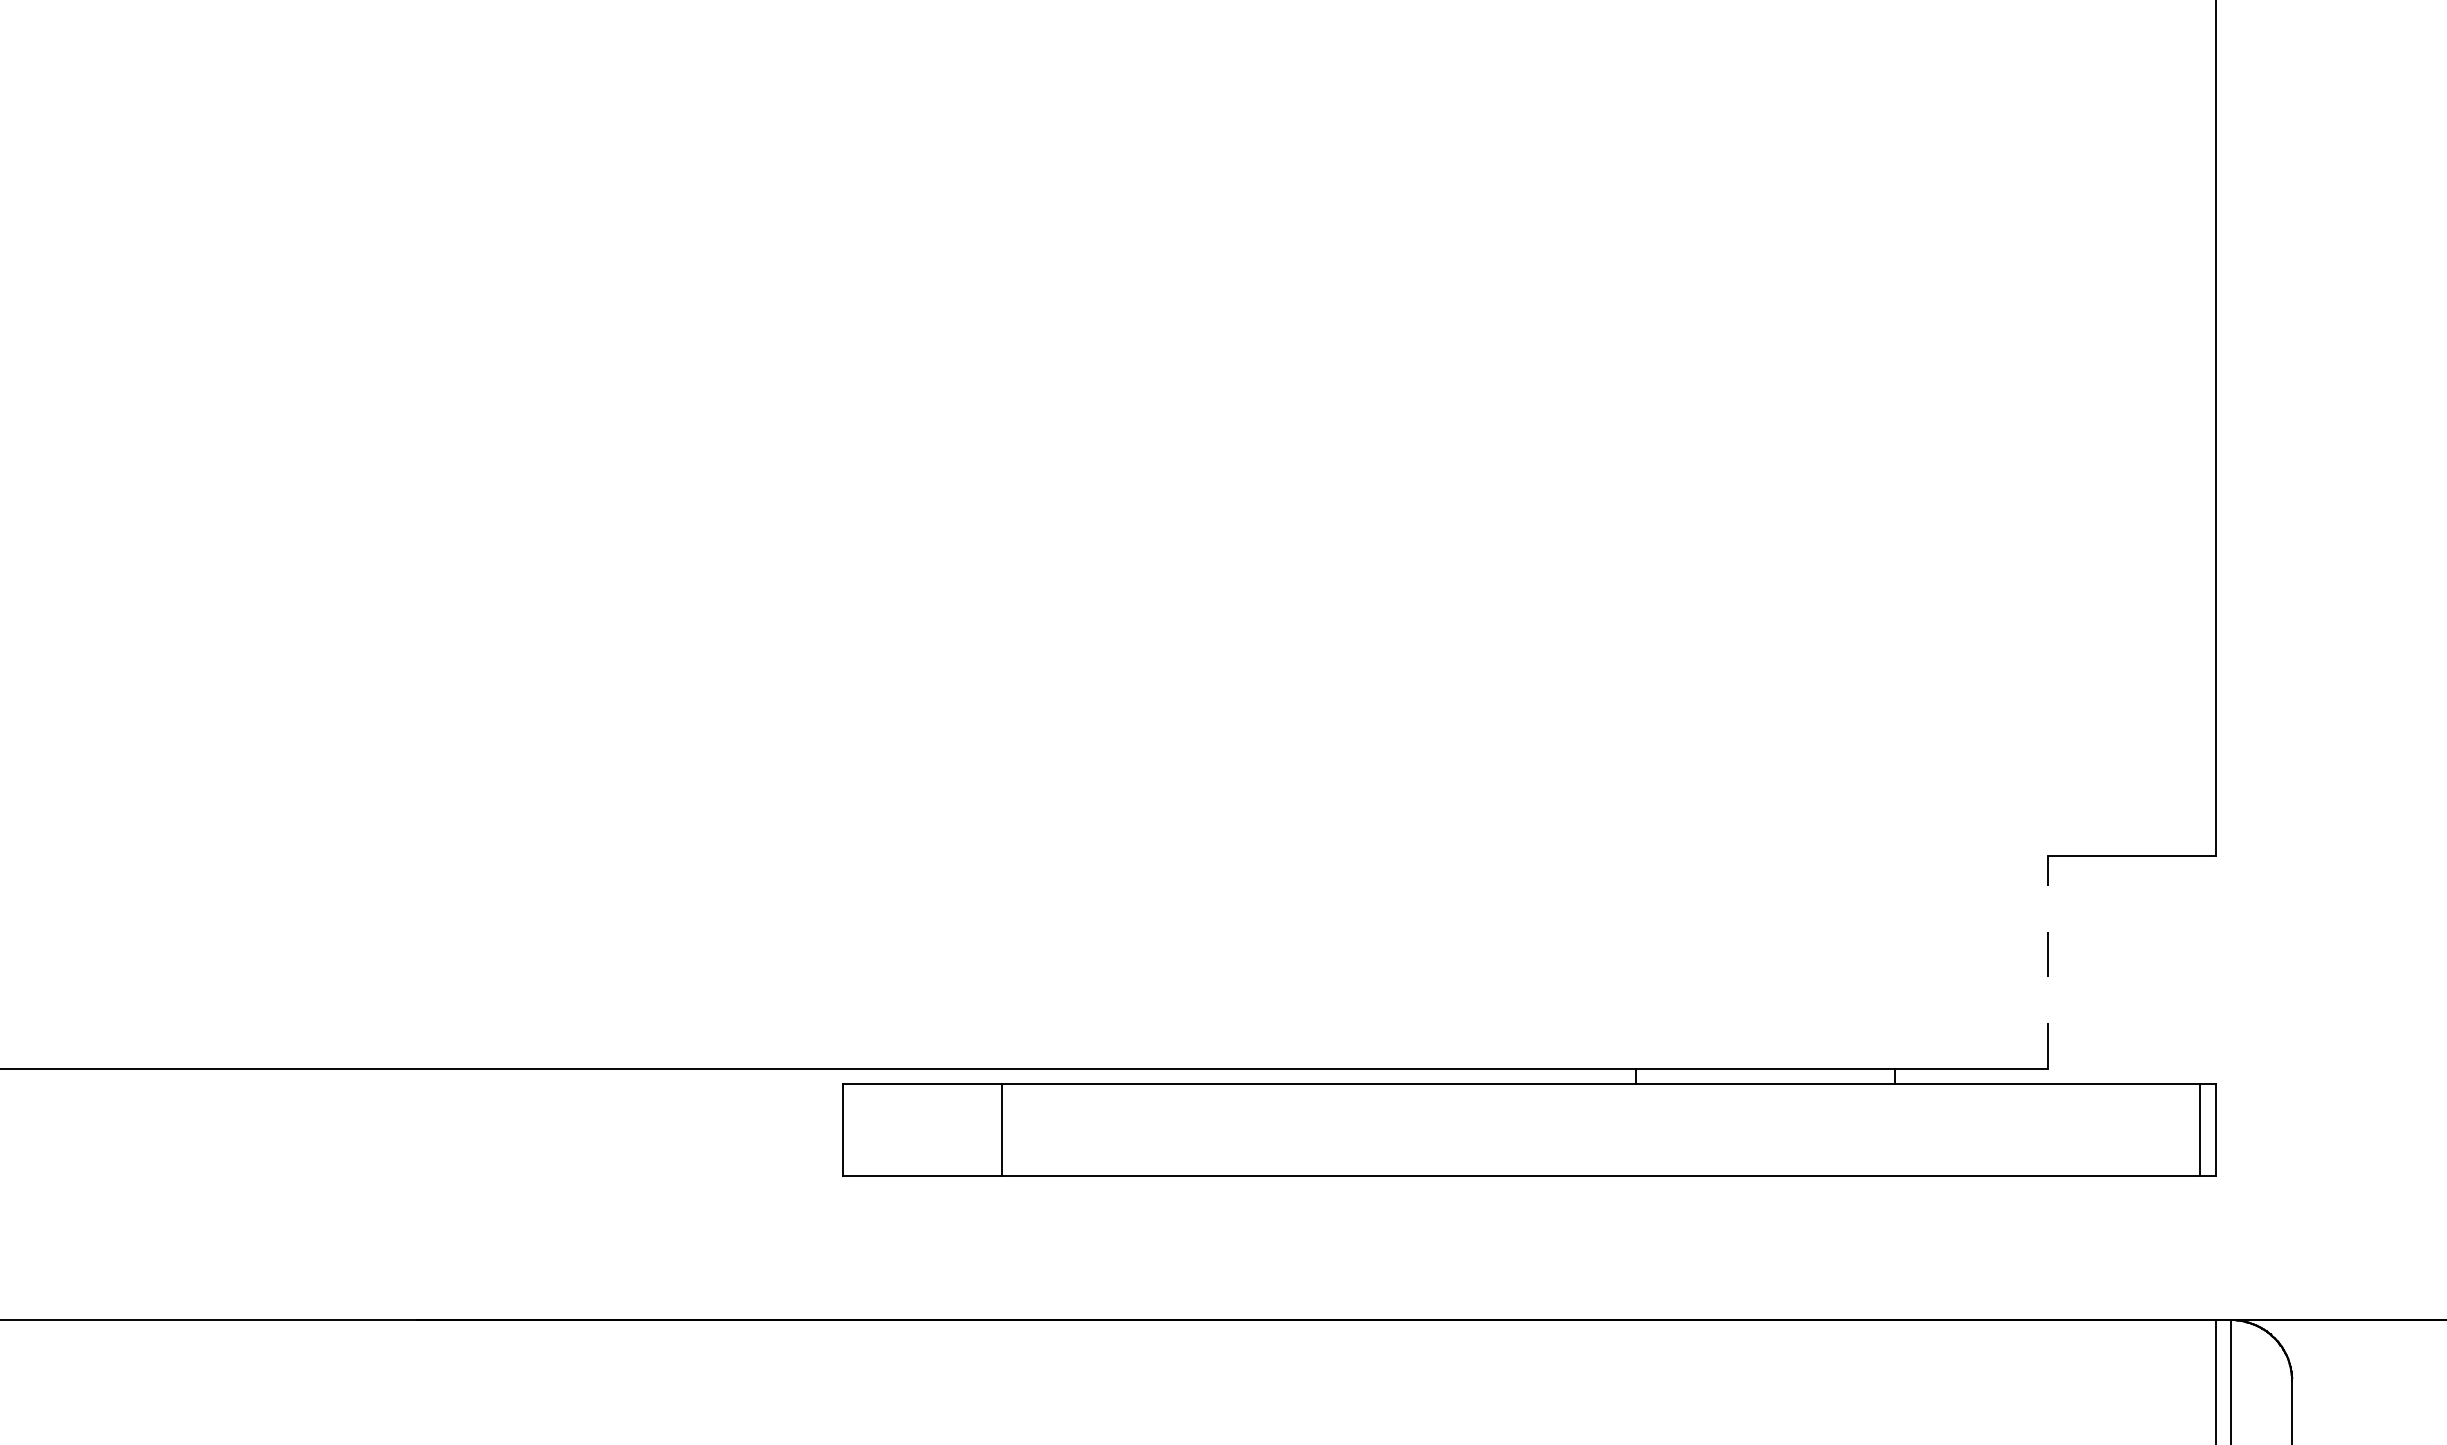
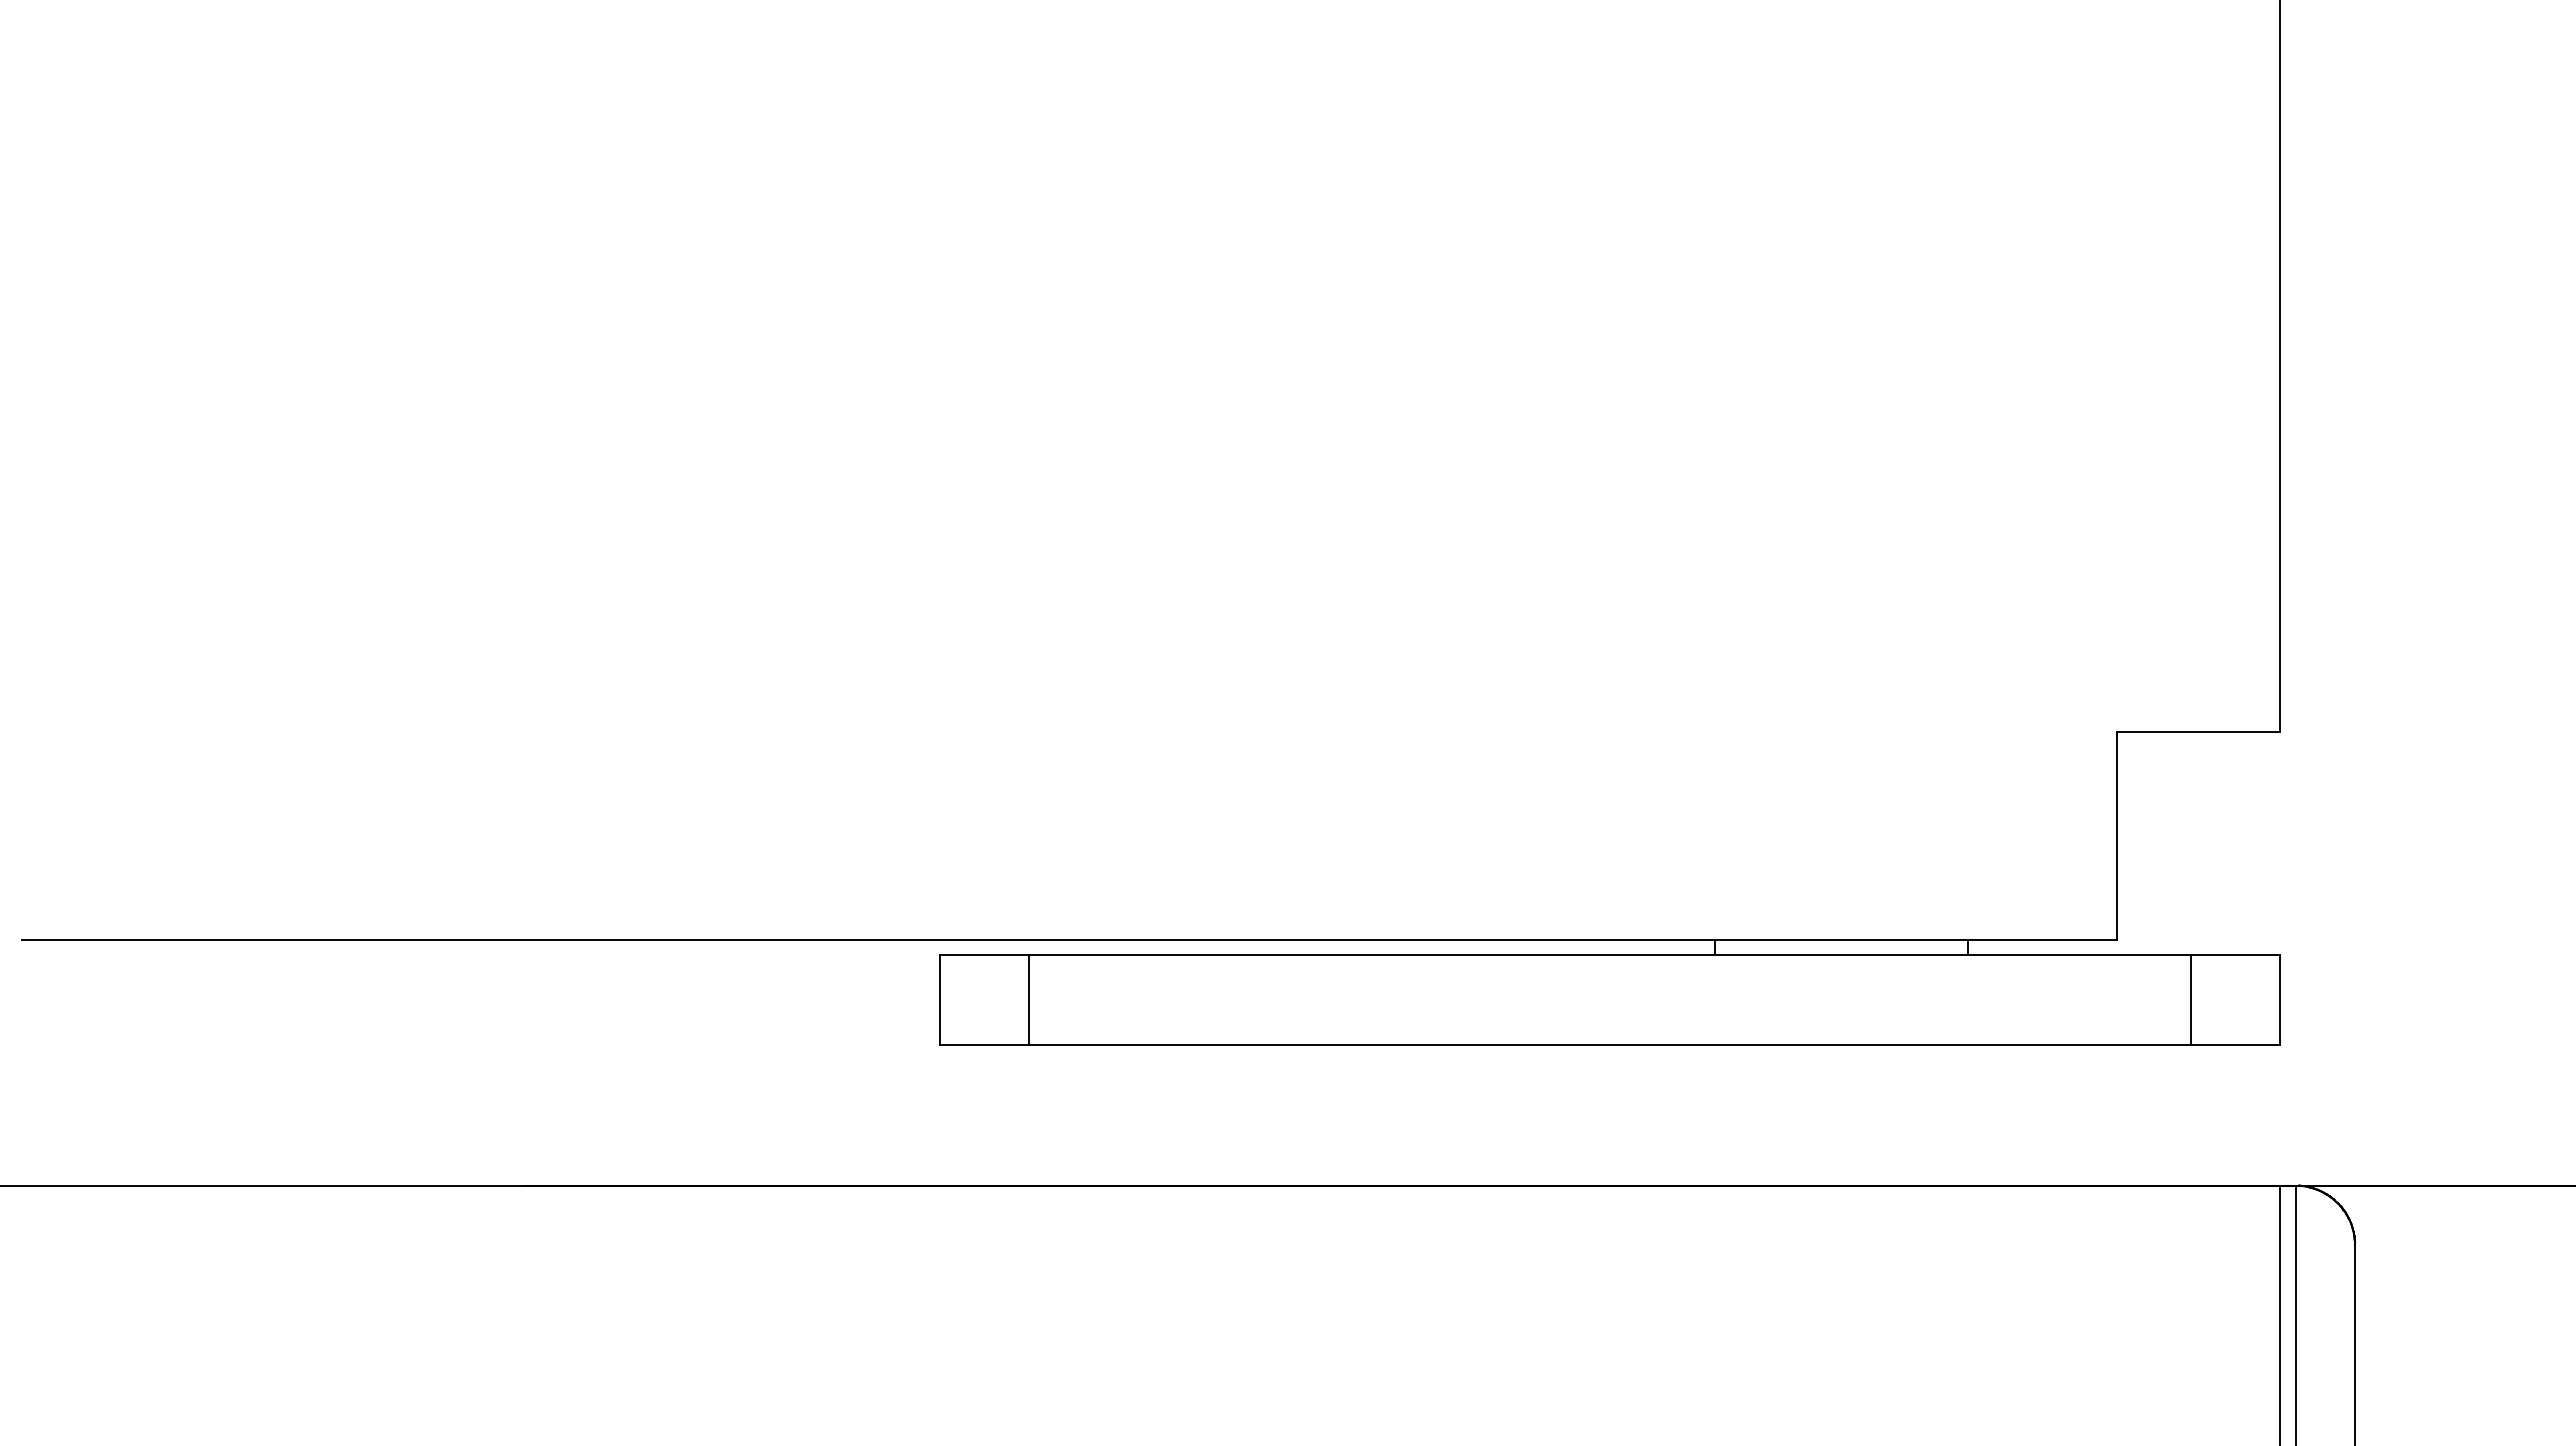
line: (2047, 961) -> (2116, 835), dashed -> solid
line: (1002, 1129) -> (1029, 999), moved
line: (2200, 1129) -> (2191, 999), moved

